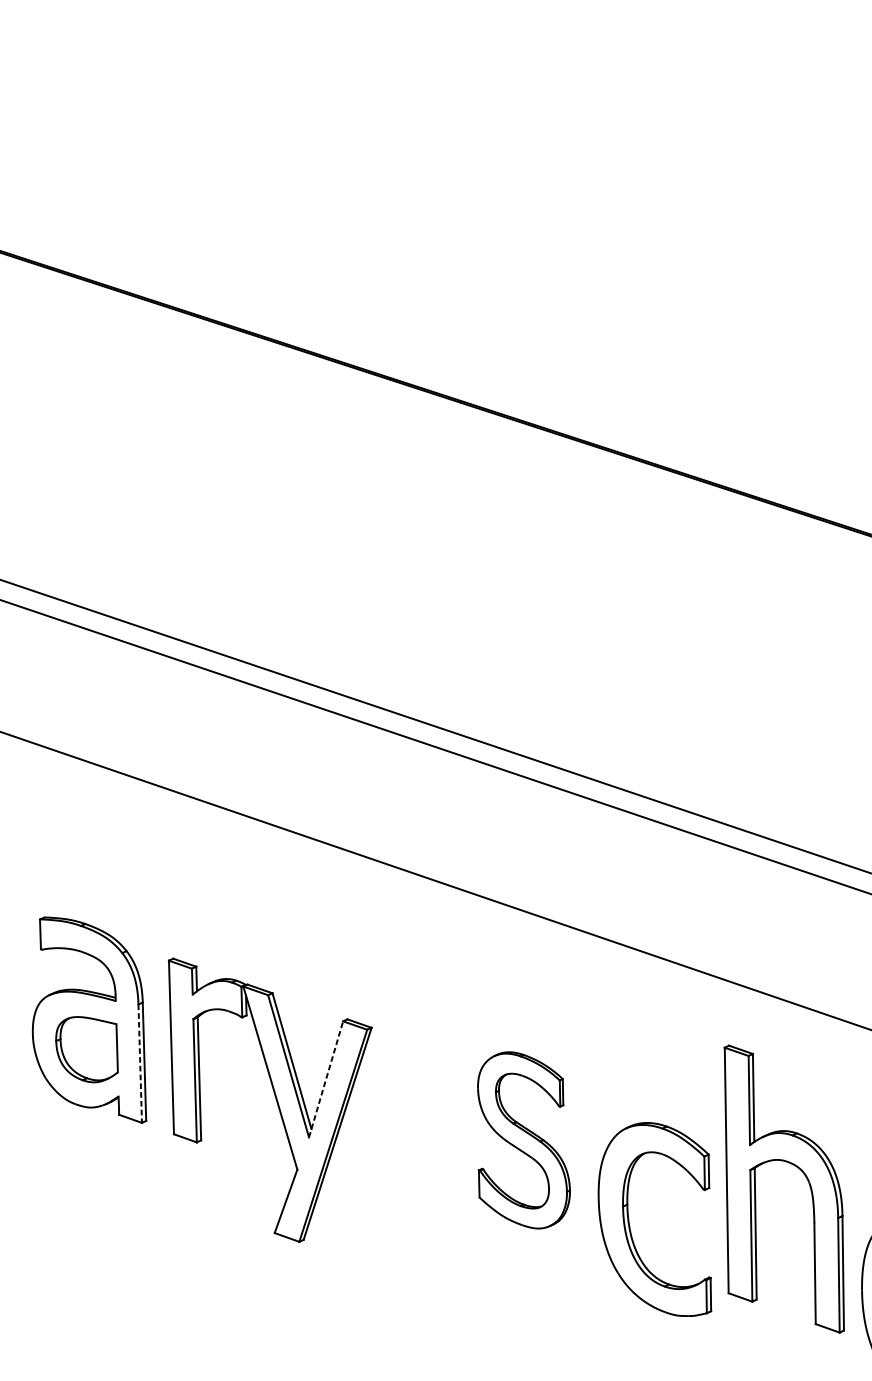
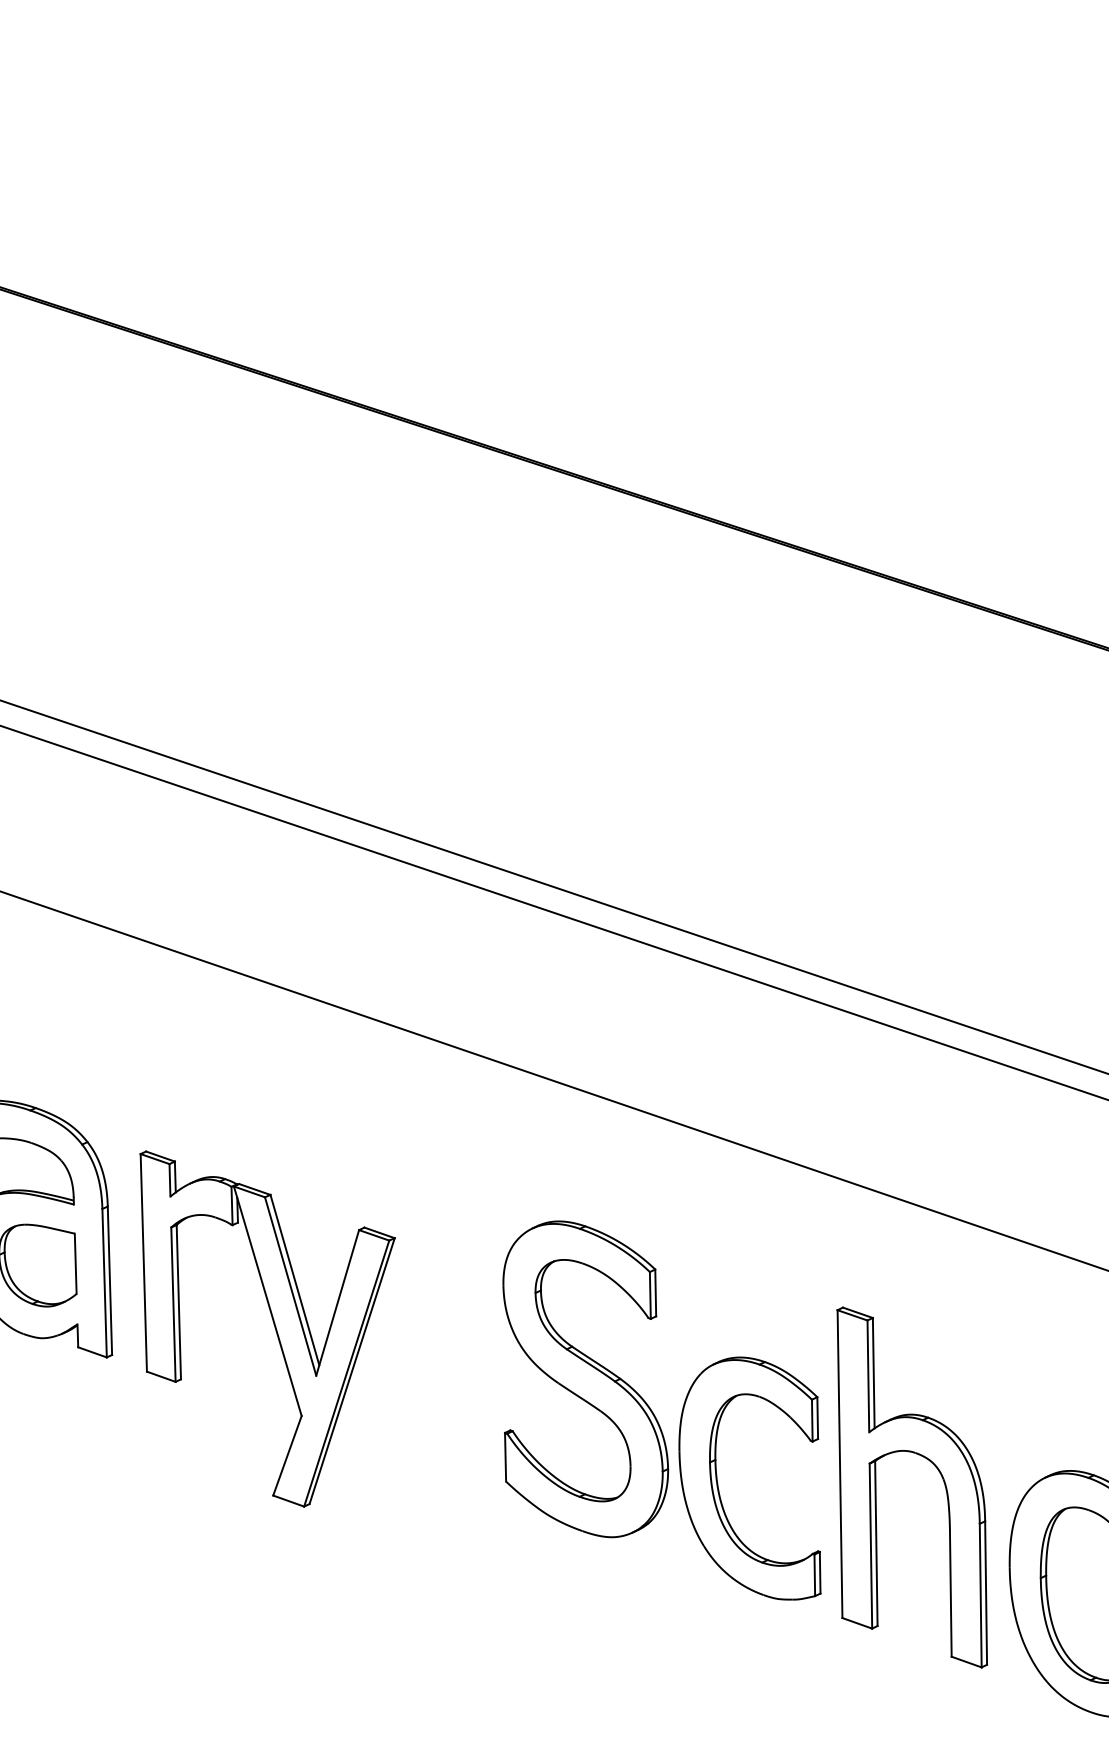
line: (140, 1063) -> (104, 1283), dashed -> solid
line: (325, 1079) -> (337, 1302), dashed -> solid
part: (523, 1140) -> (585, 1379), size x1.43
part: (802, 1172) -> (934, 1466), moved

